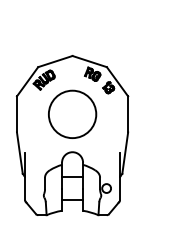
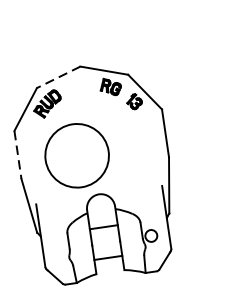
line: (54, 61) -> (57, 77), solid -> dashed
circle: (72, 113) -> (76, 154), moved
line: (16, 114) -> (17, 155), solid -> dashed

